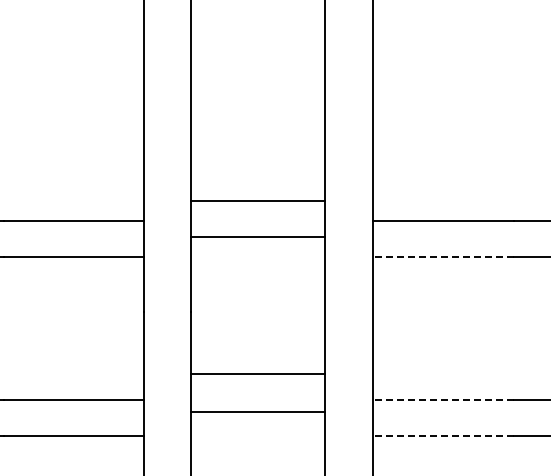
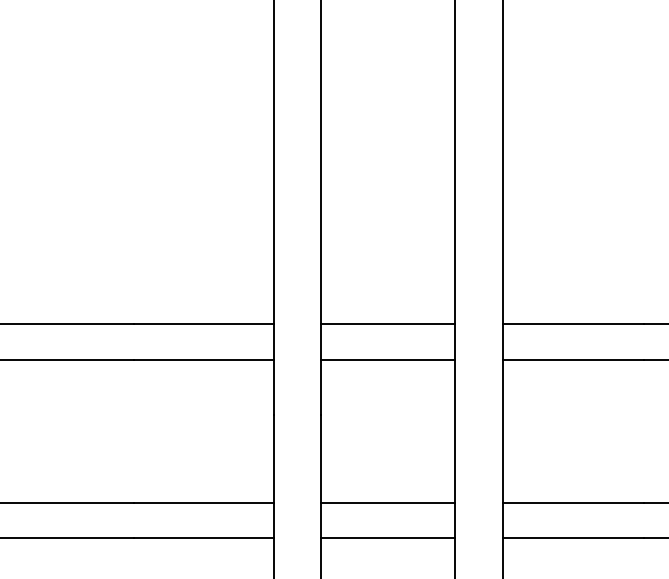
line: (258, 201) -> (388, 324), moved
line: (258, 236) -> (388, 359), moved
line: (443, 256) -> (573, 359), dashed -> solid
line: (258, 373) -> (388, 502), moved
line: (443, 399) -> (573, 502), dashed -> solid
line: (258, 411) -> (388, 538), moved
line: (443, 435) -> (573, 538), dashed -> solid

